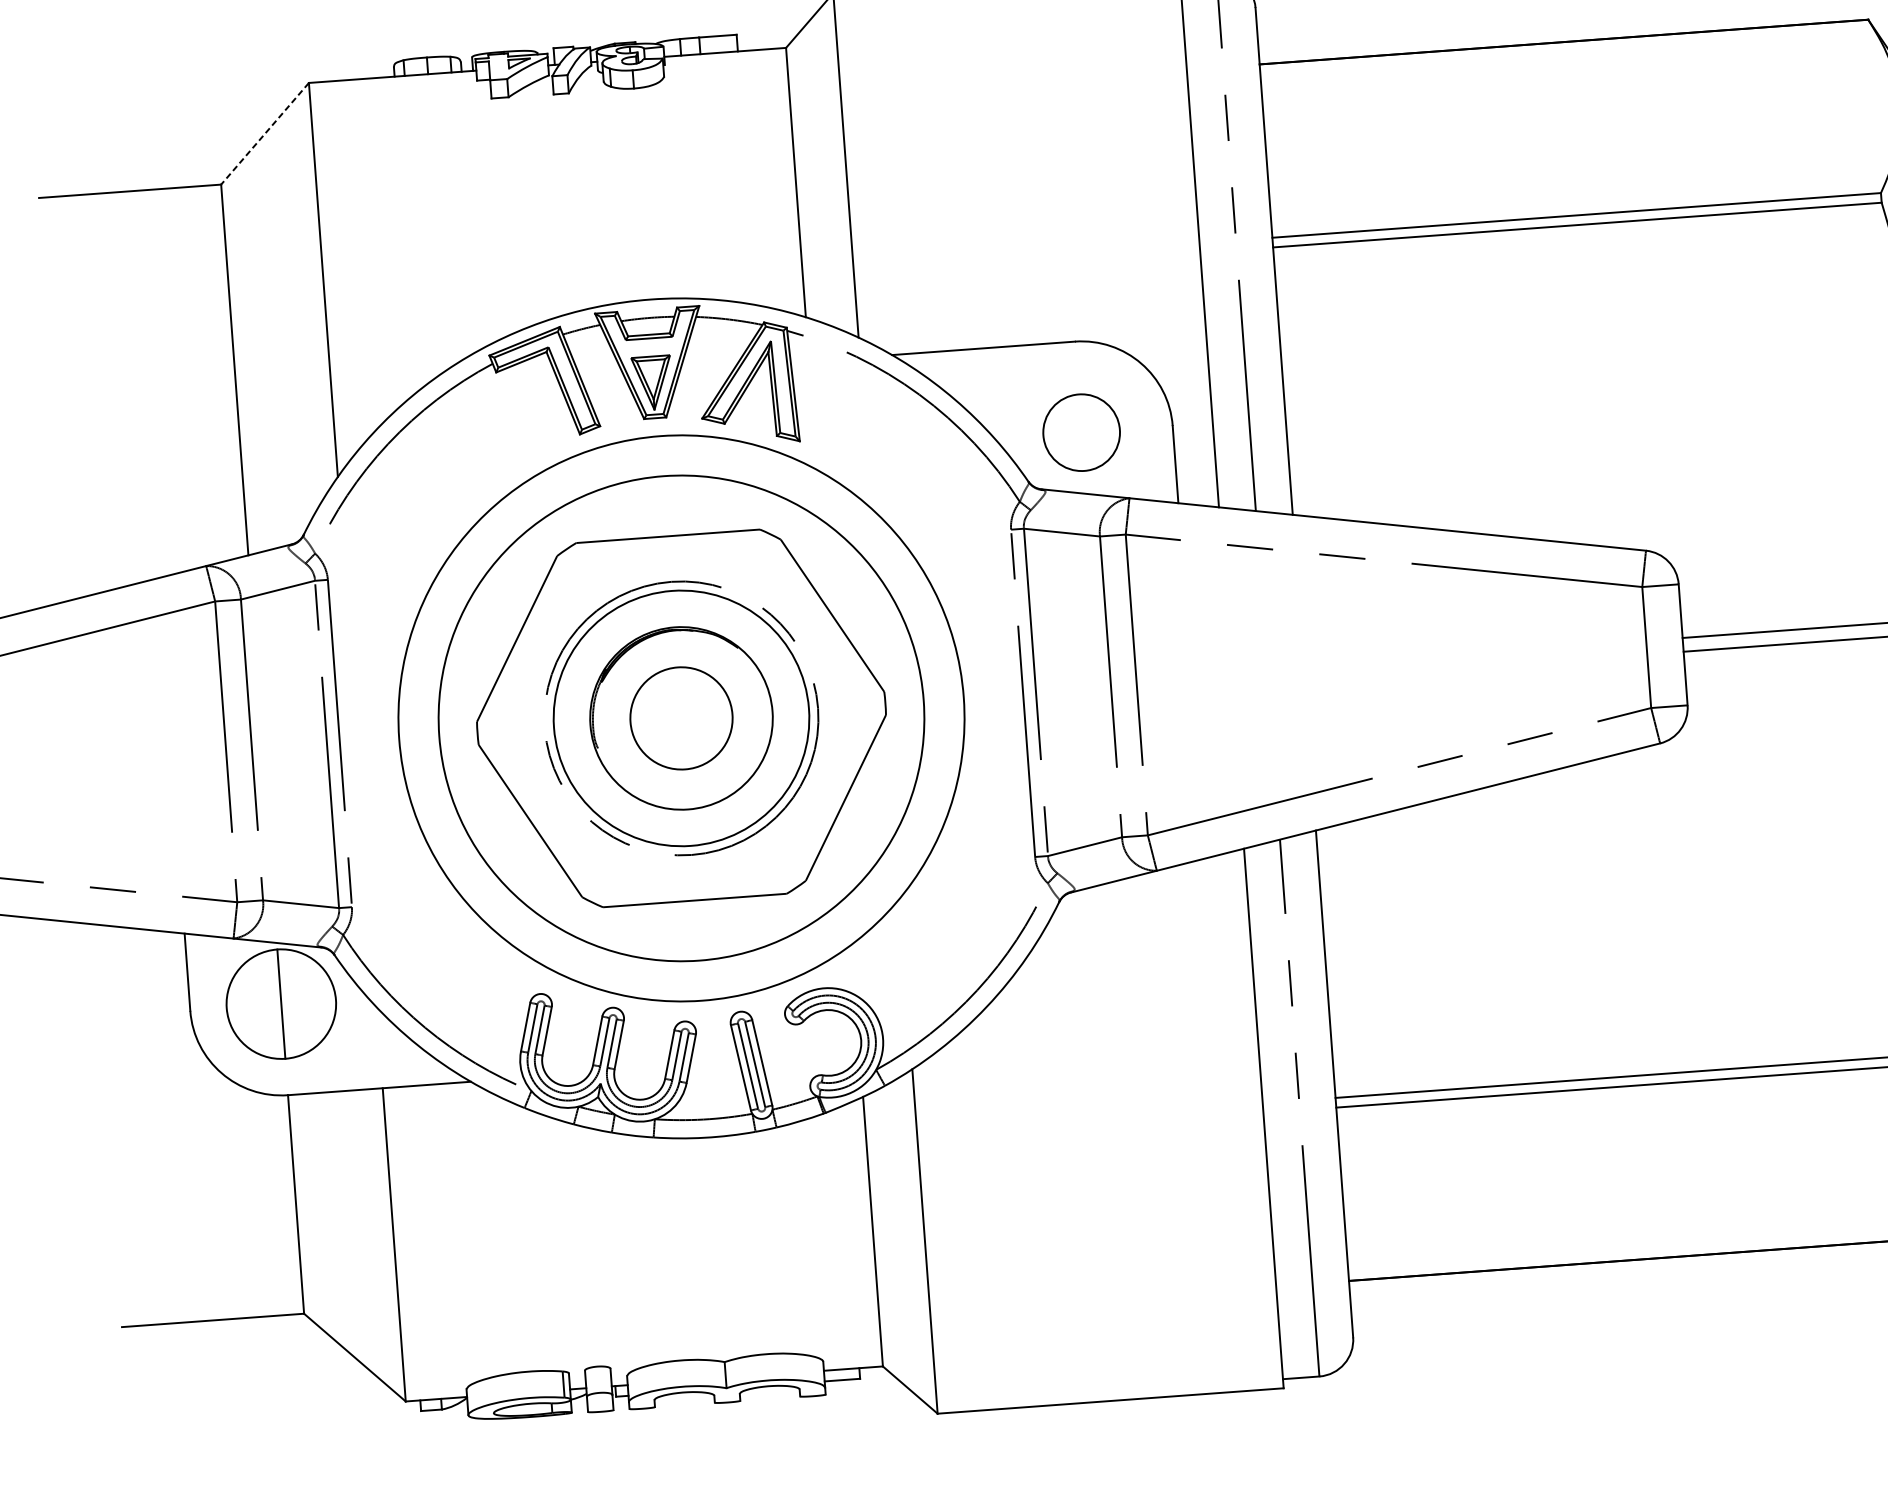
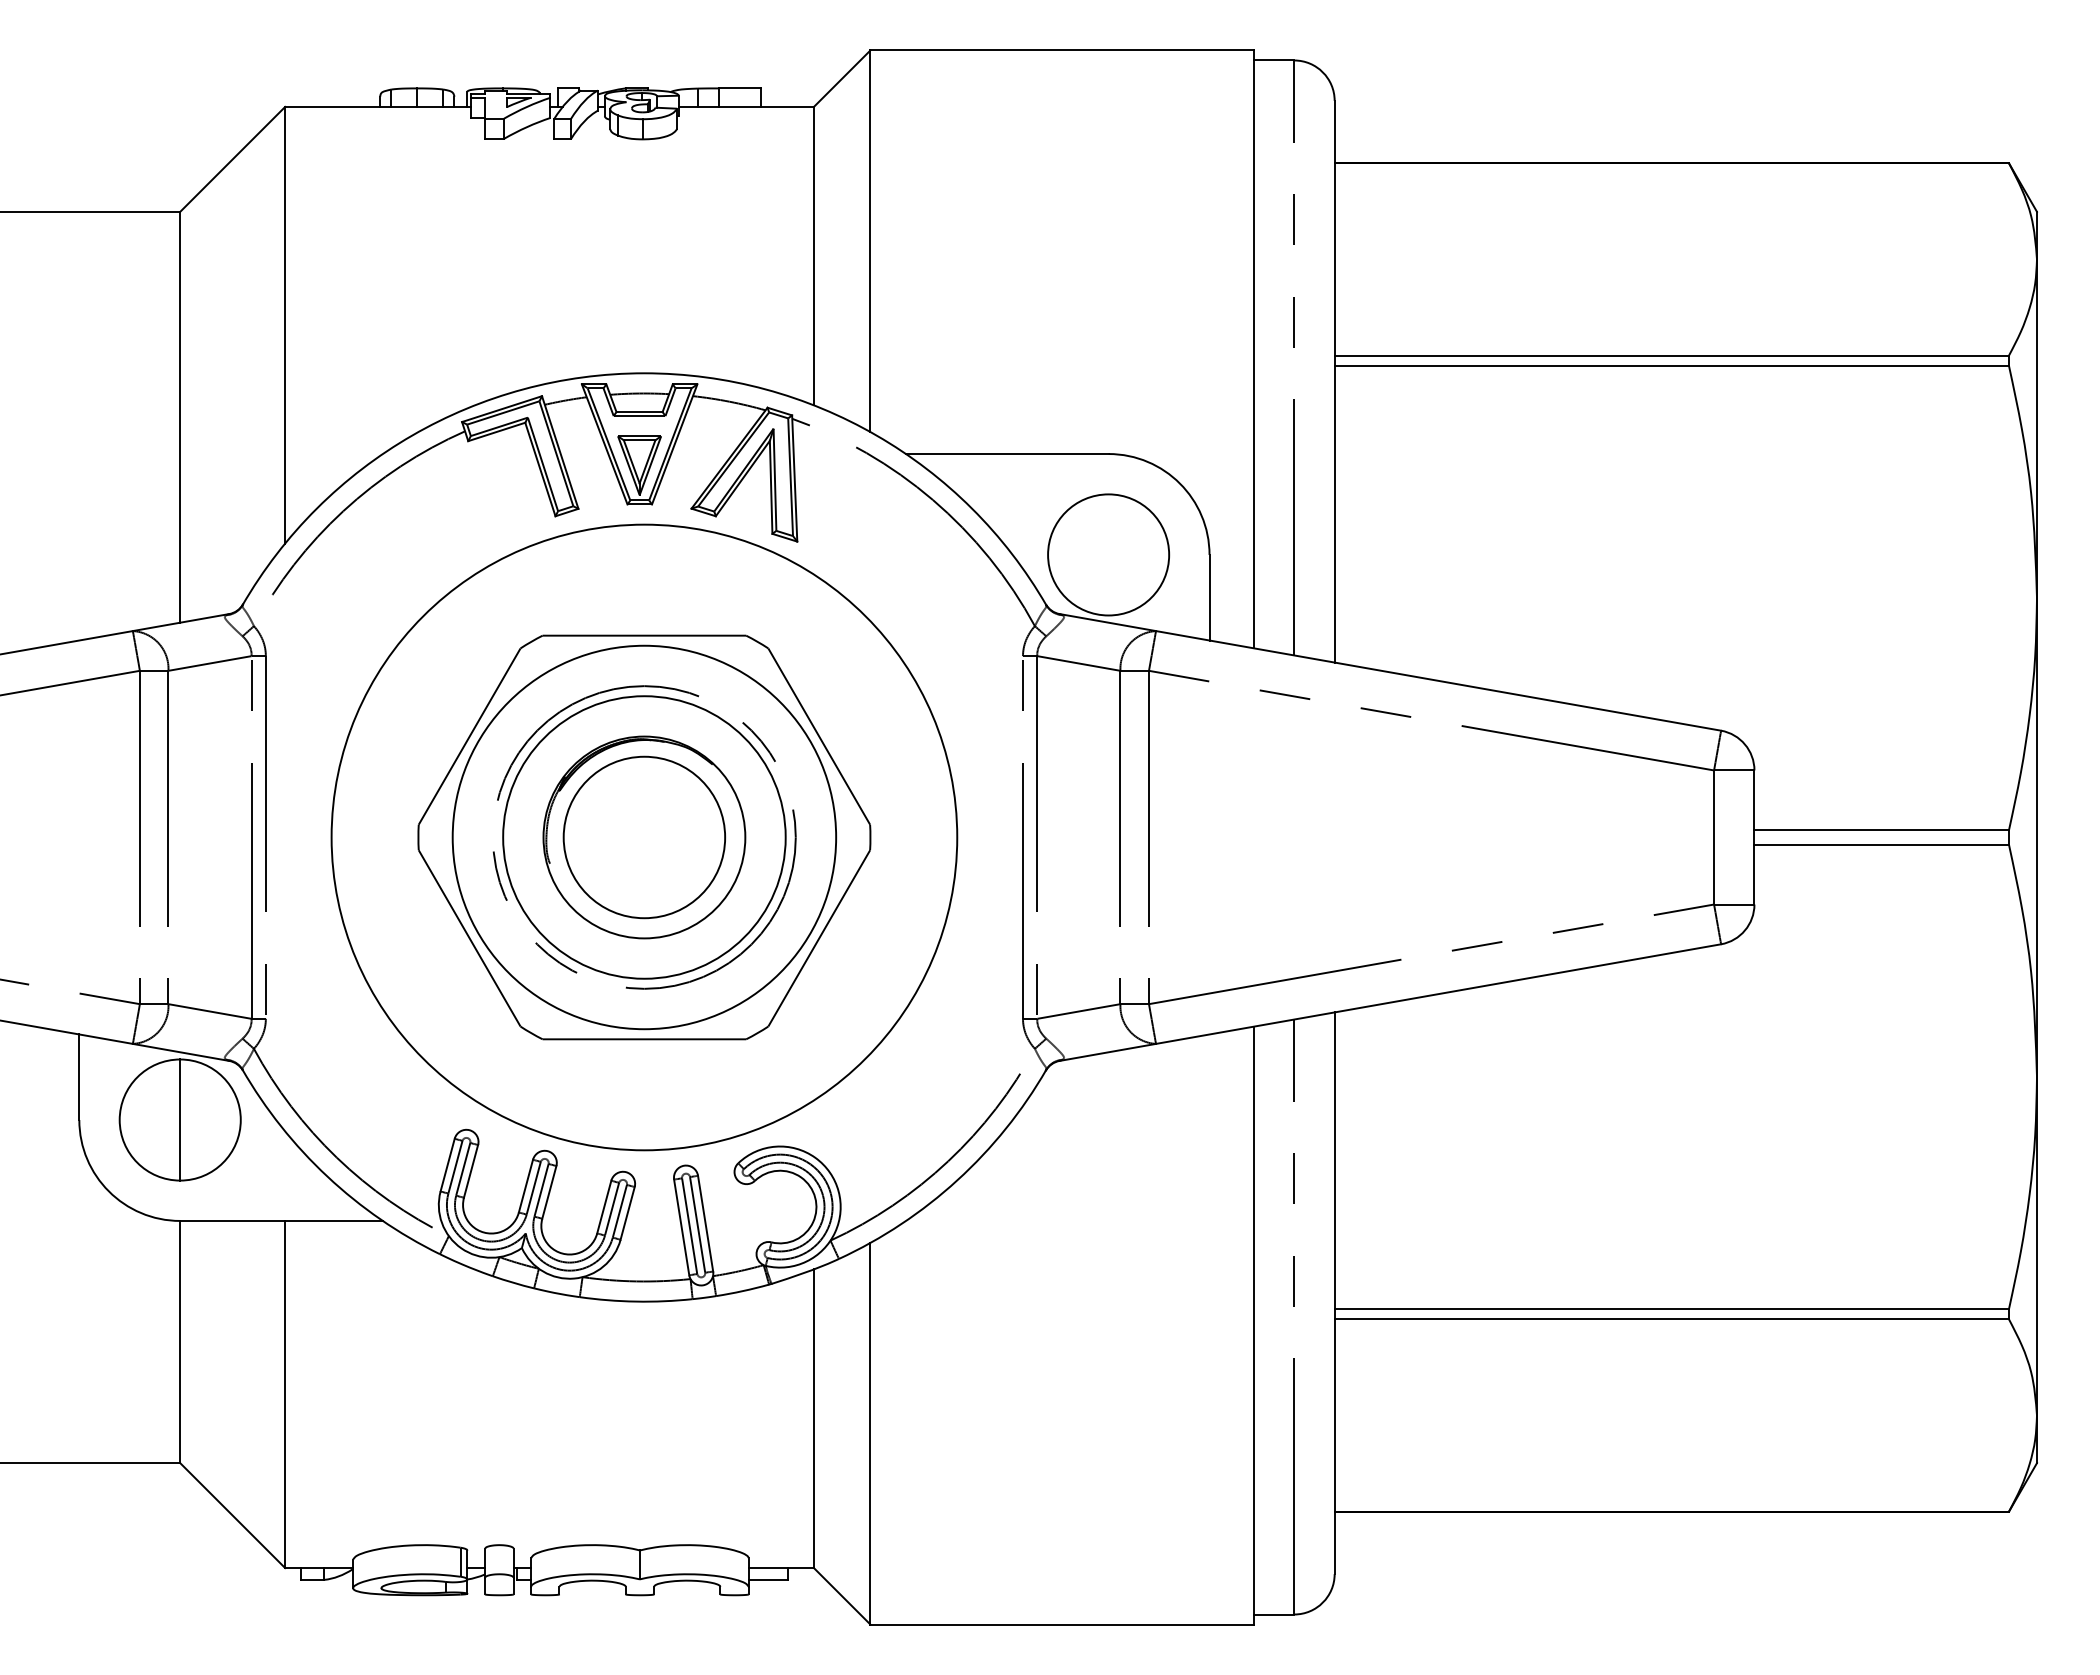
line: (264, 133) -> (232, 159), dashed -> solid
circle: (1081, 432) -> (1108, 554), size x1.43
circle: (681, 718) -> (644, 837), size x0.71
circle: (681, 718) -> (644, 837), size x1.43

